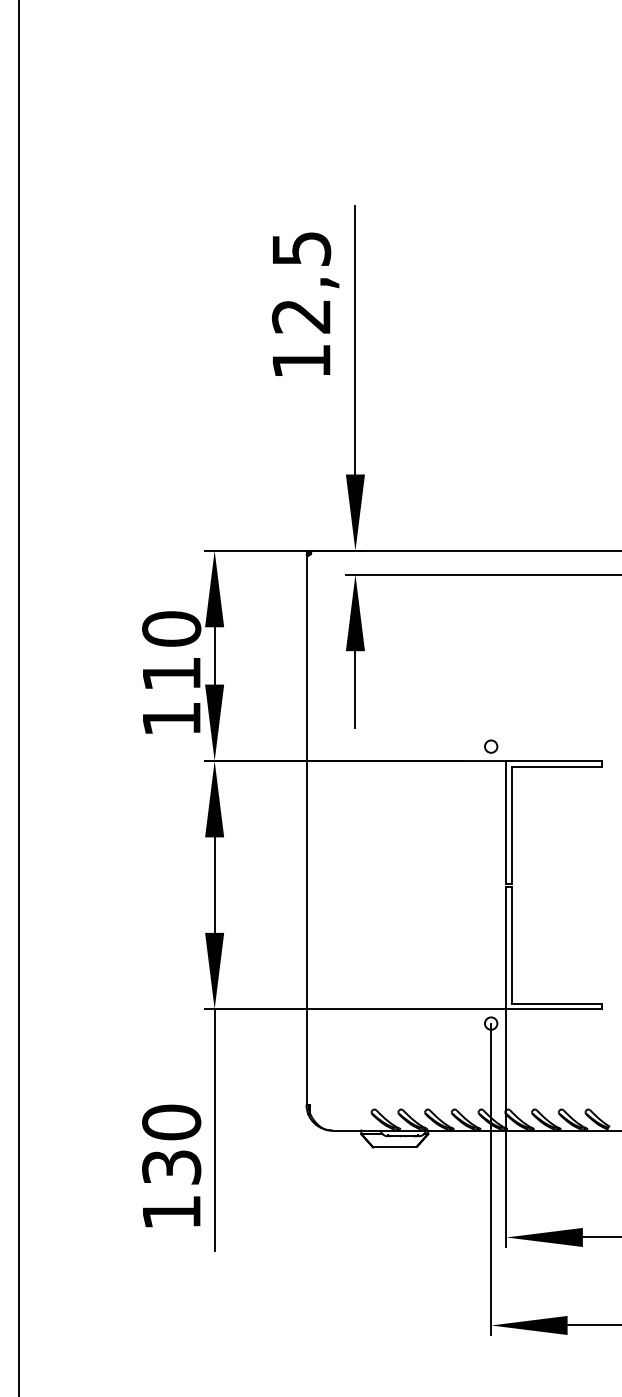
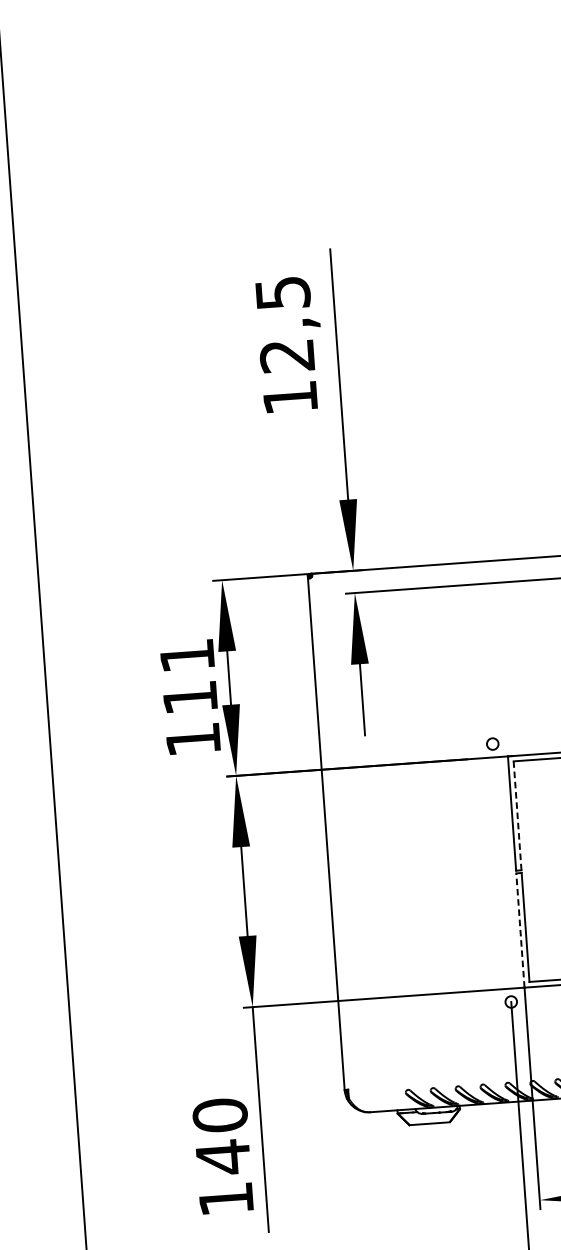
text: (171, 628) -> (187, 655), 110 -> 111
line: (512, 825) -> (517, 816), solid -> dashed
line: (506, 947) -> (520, 930), solid -> dashed
text: (171, 1167) -> (223, 1157), 130 -> 140

